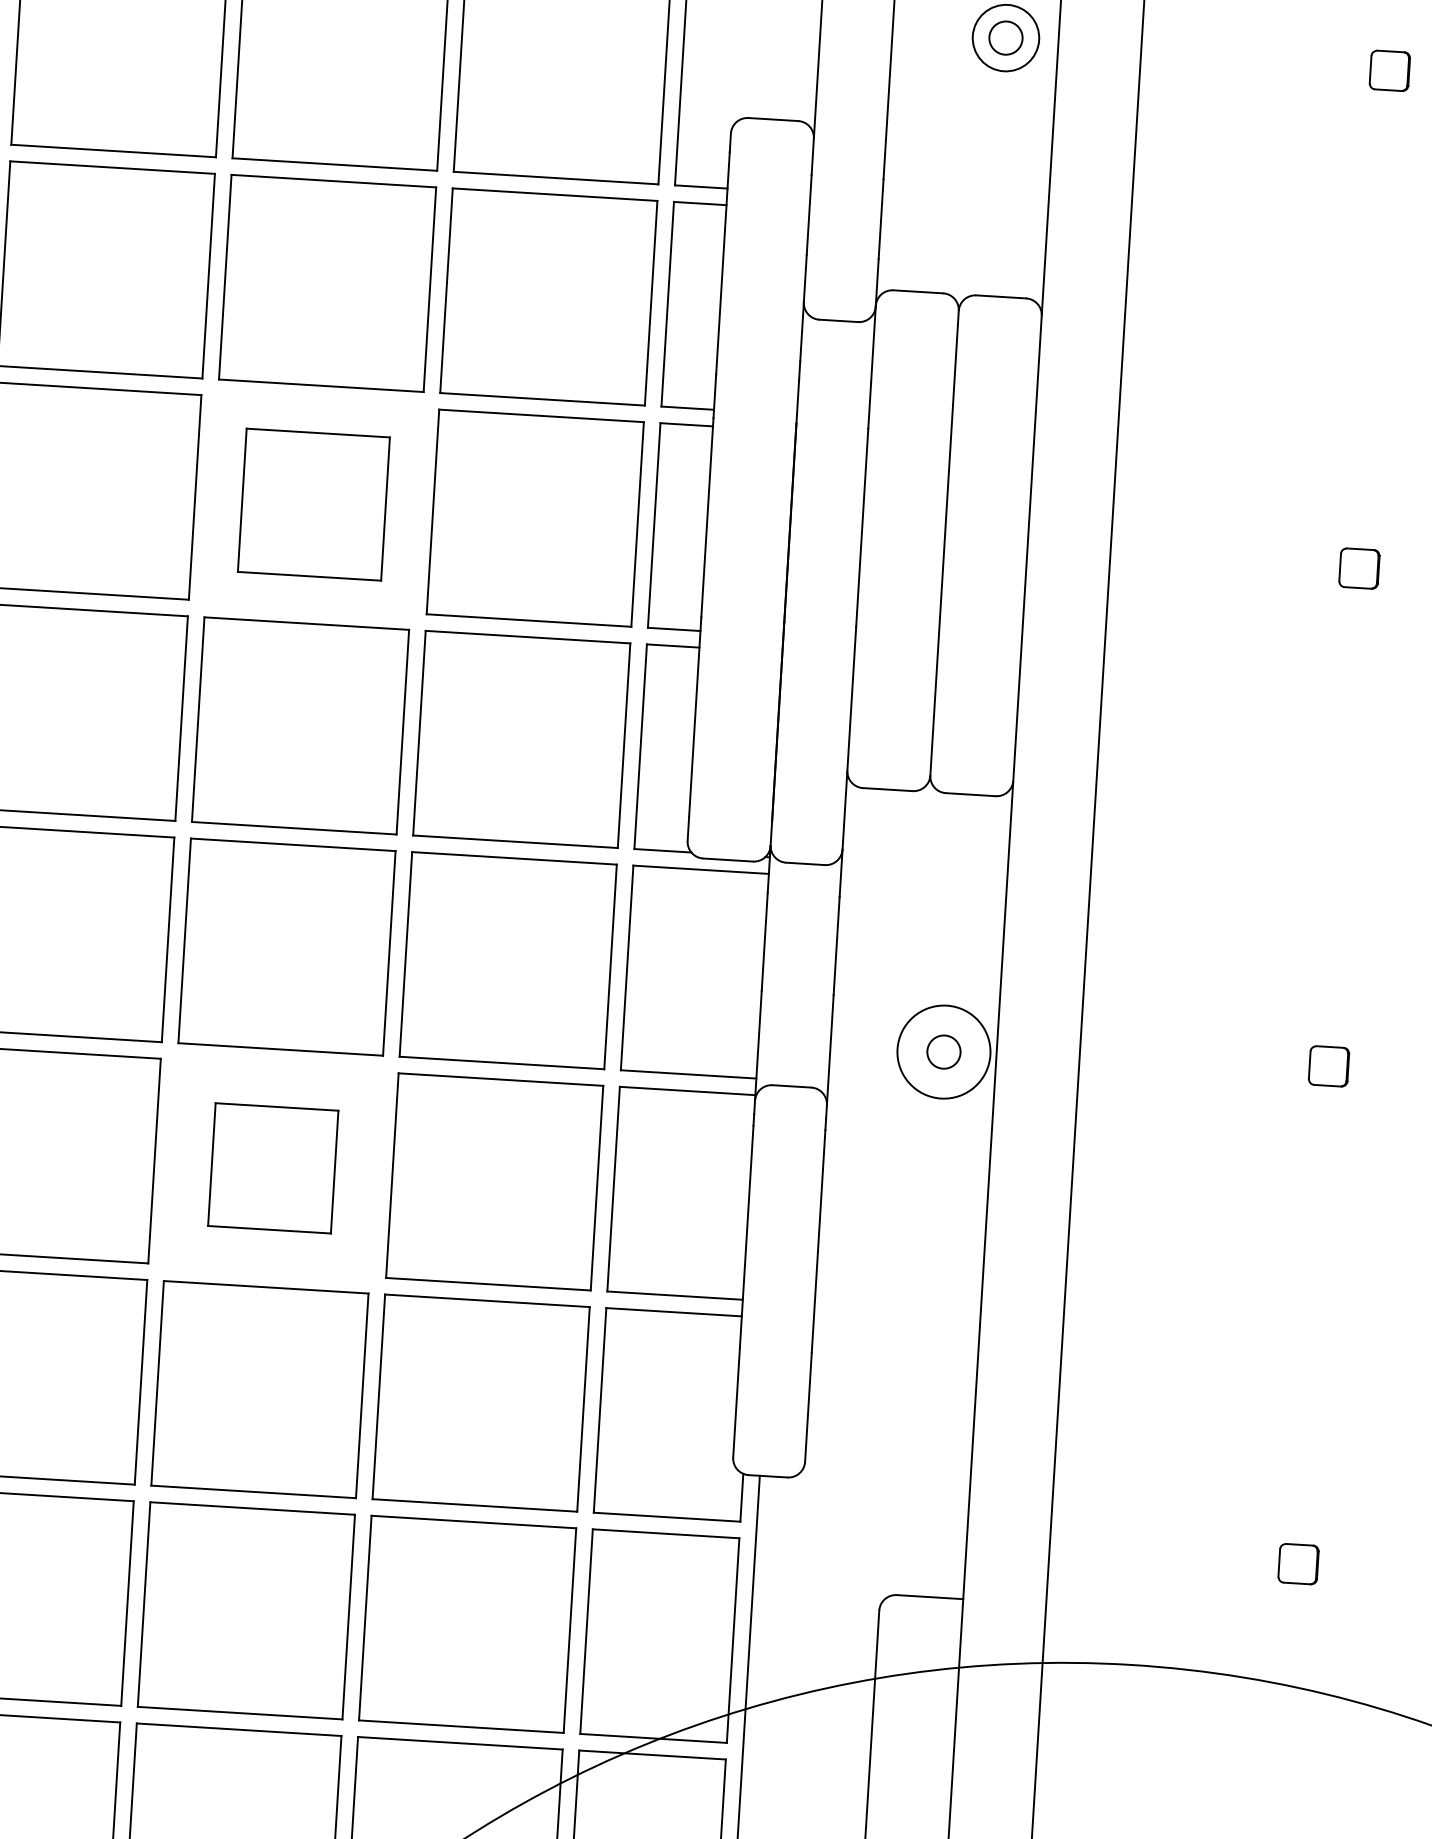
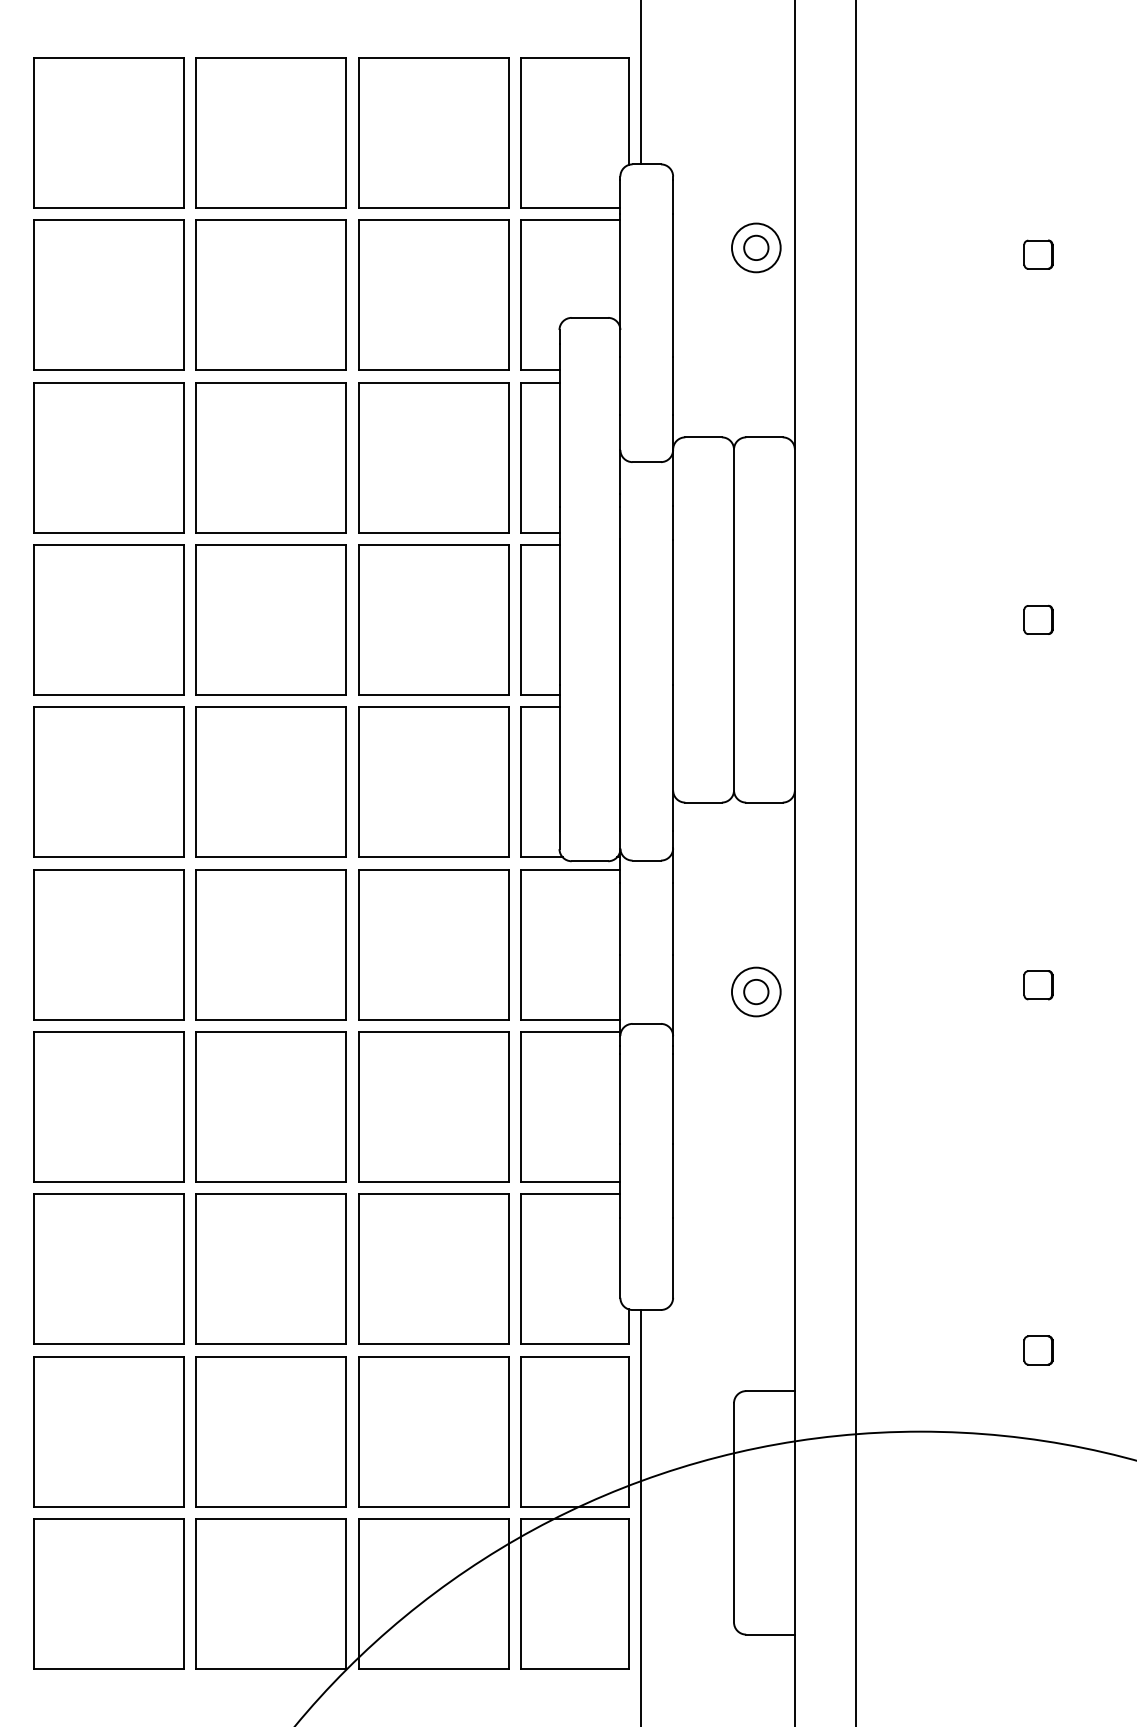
part: (312, 503) -> (270, 619), size x1.43
circle: (942, 1051) -> (755, 991), size x0.71
part: (272, 1167) -> (270, 1106), size x1.67

